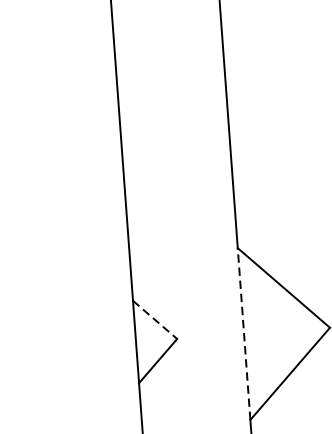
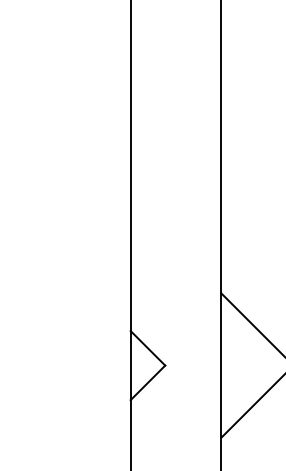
line: (155, 320) -> (148, 348), dashed -> solid
line: (244, 333) -> (221, 365), dashed -> solid

